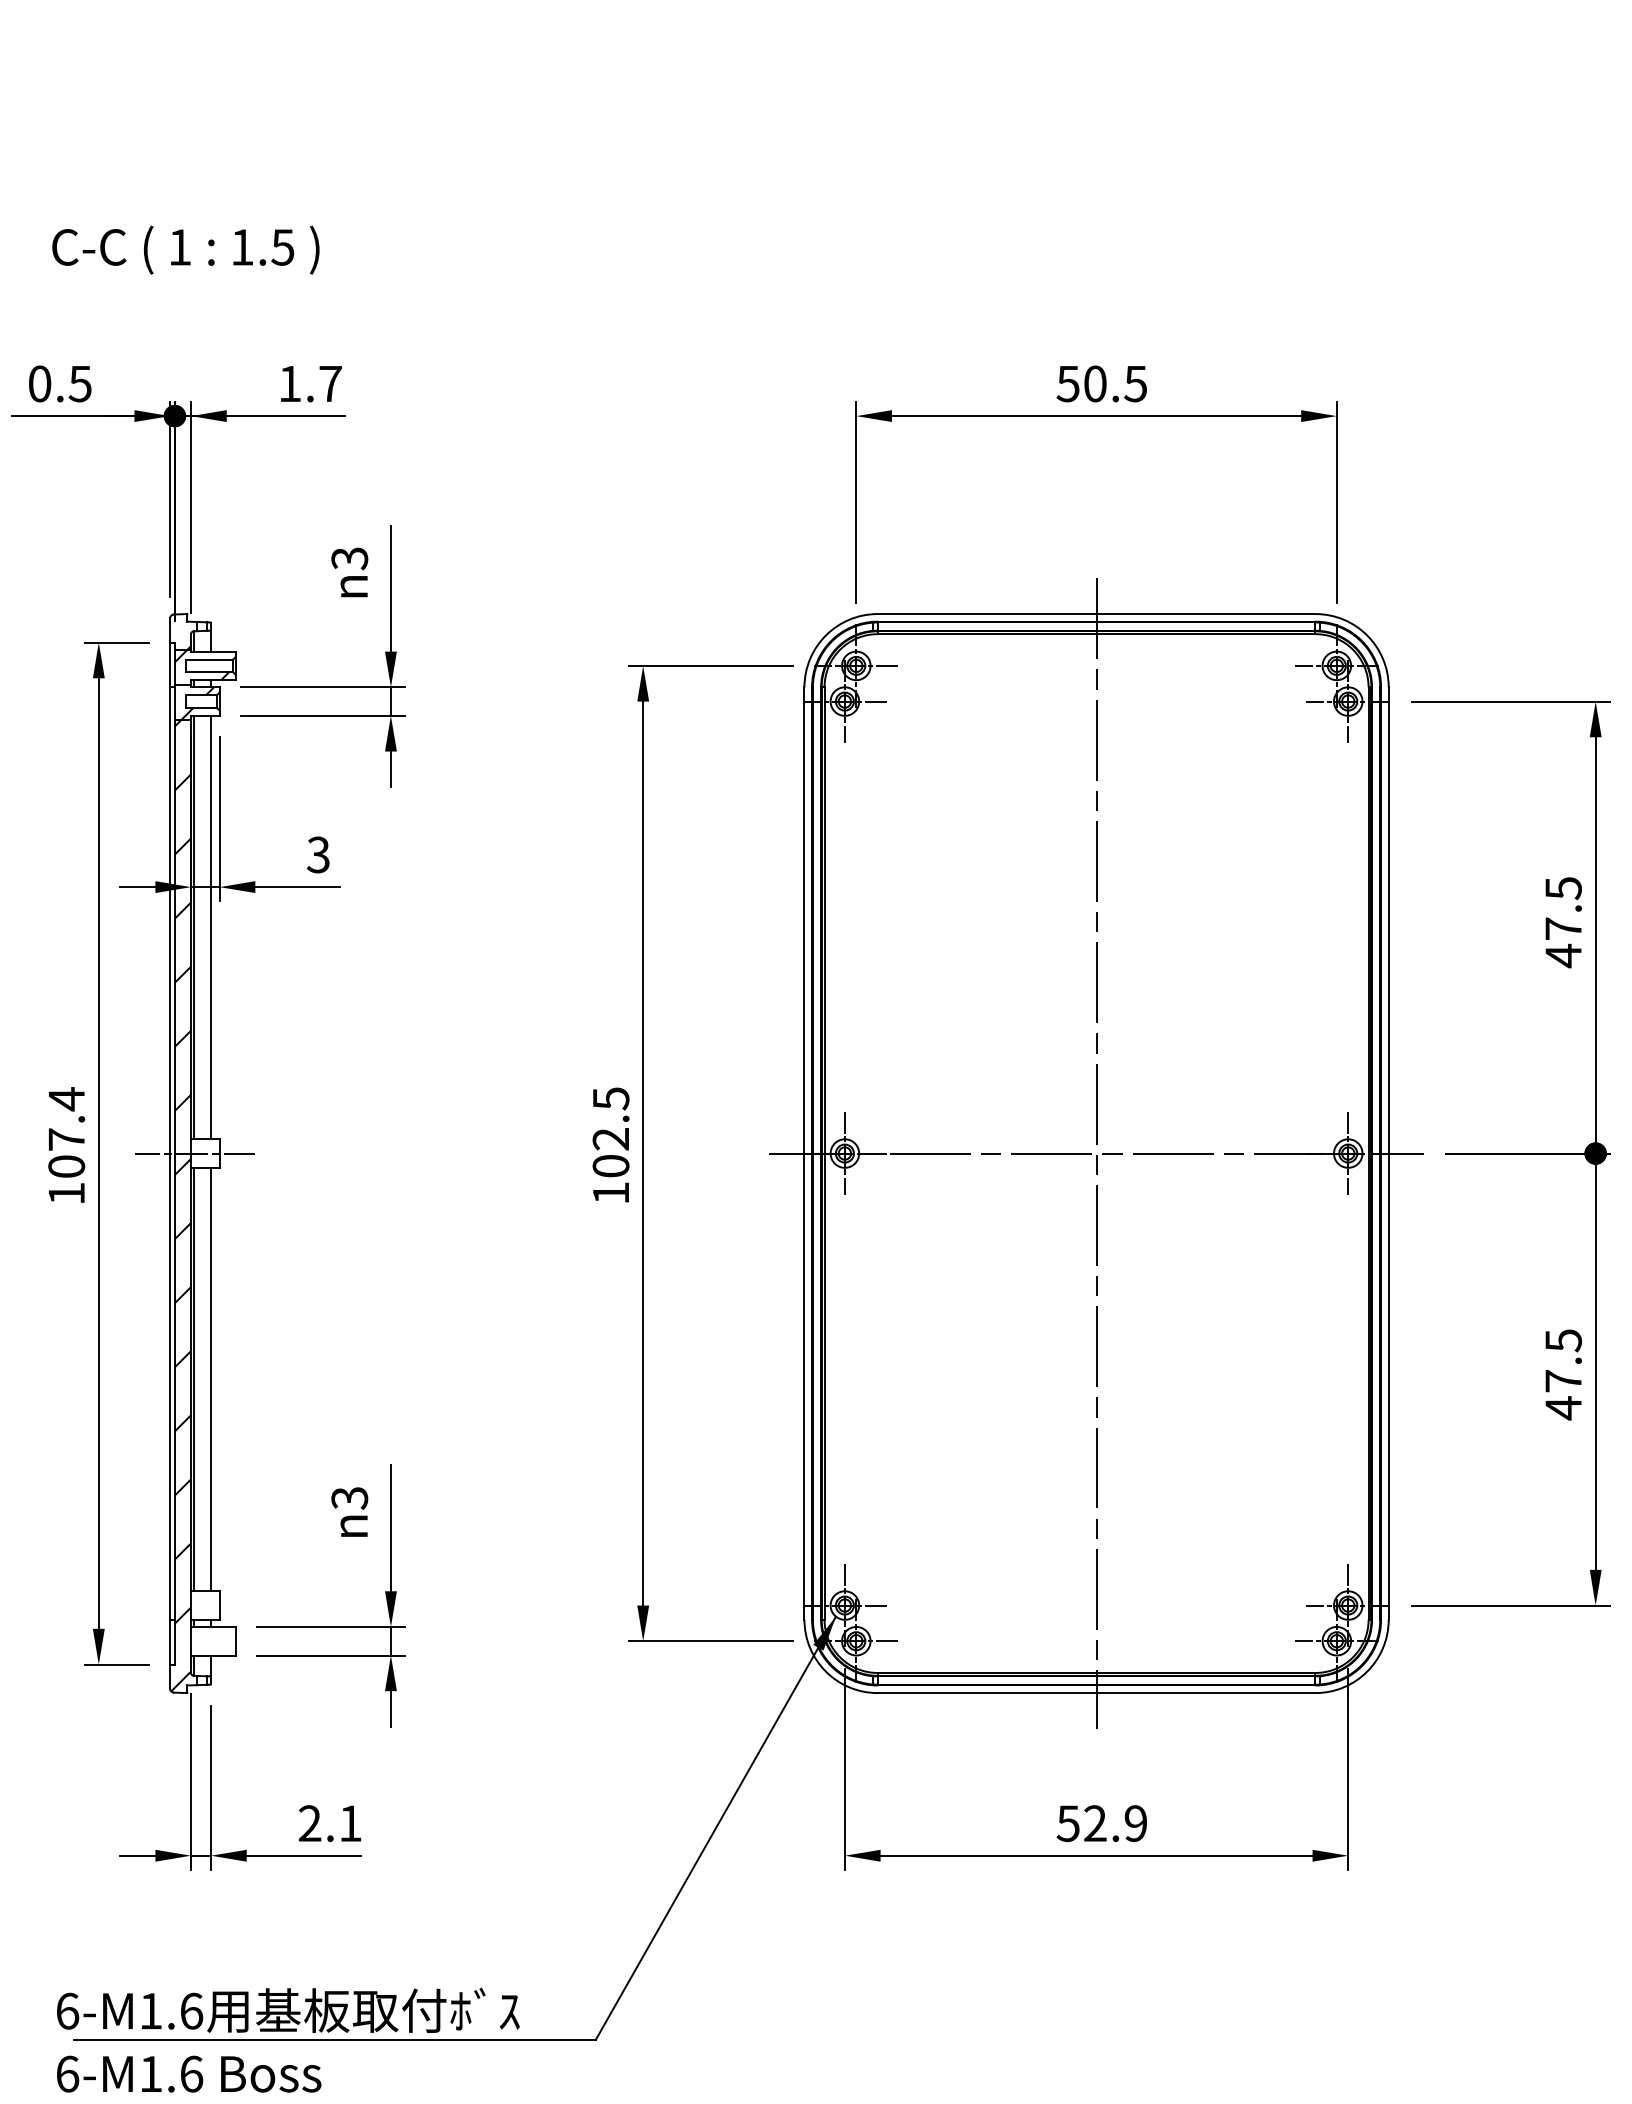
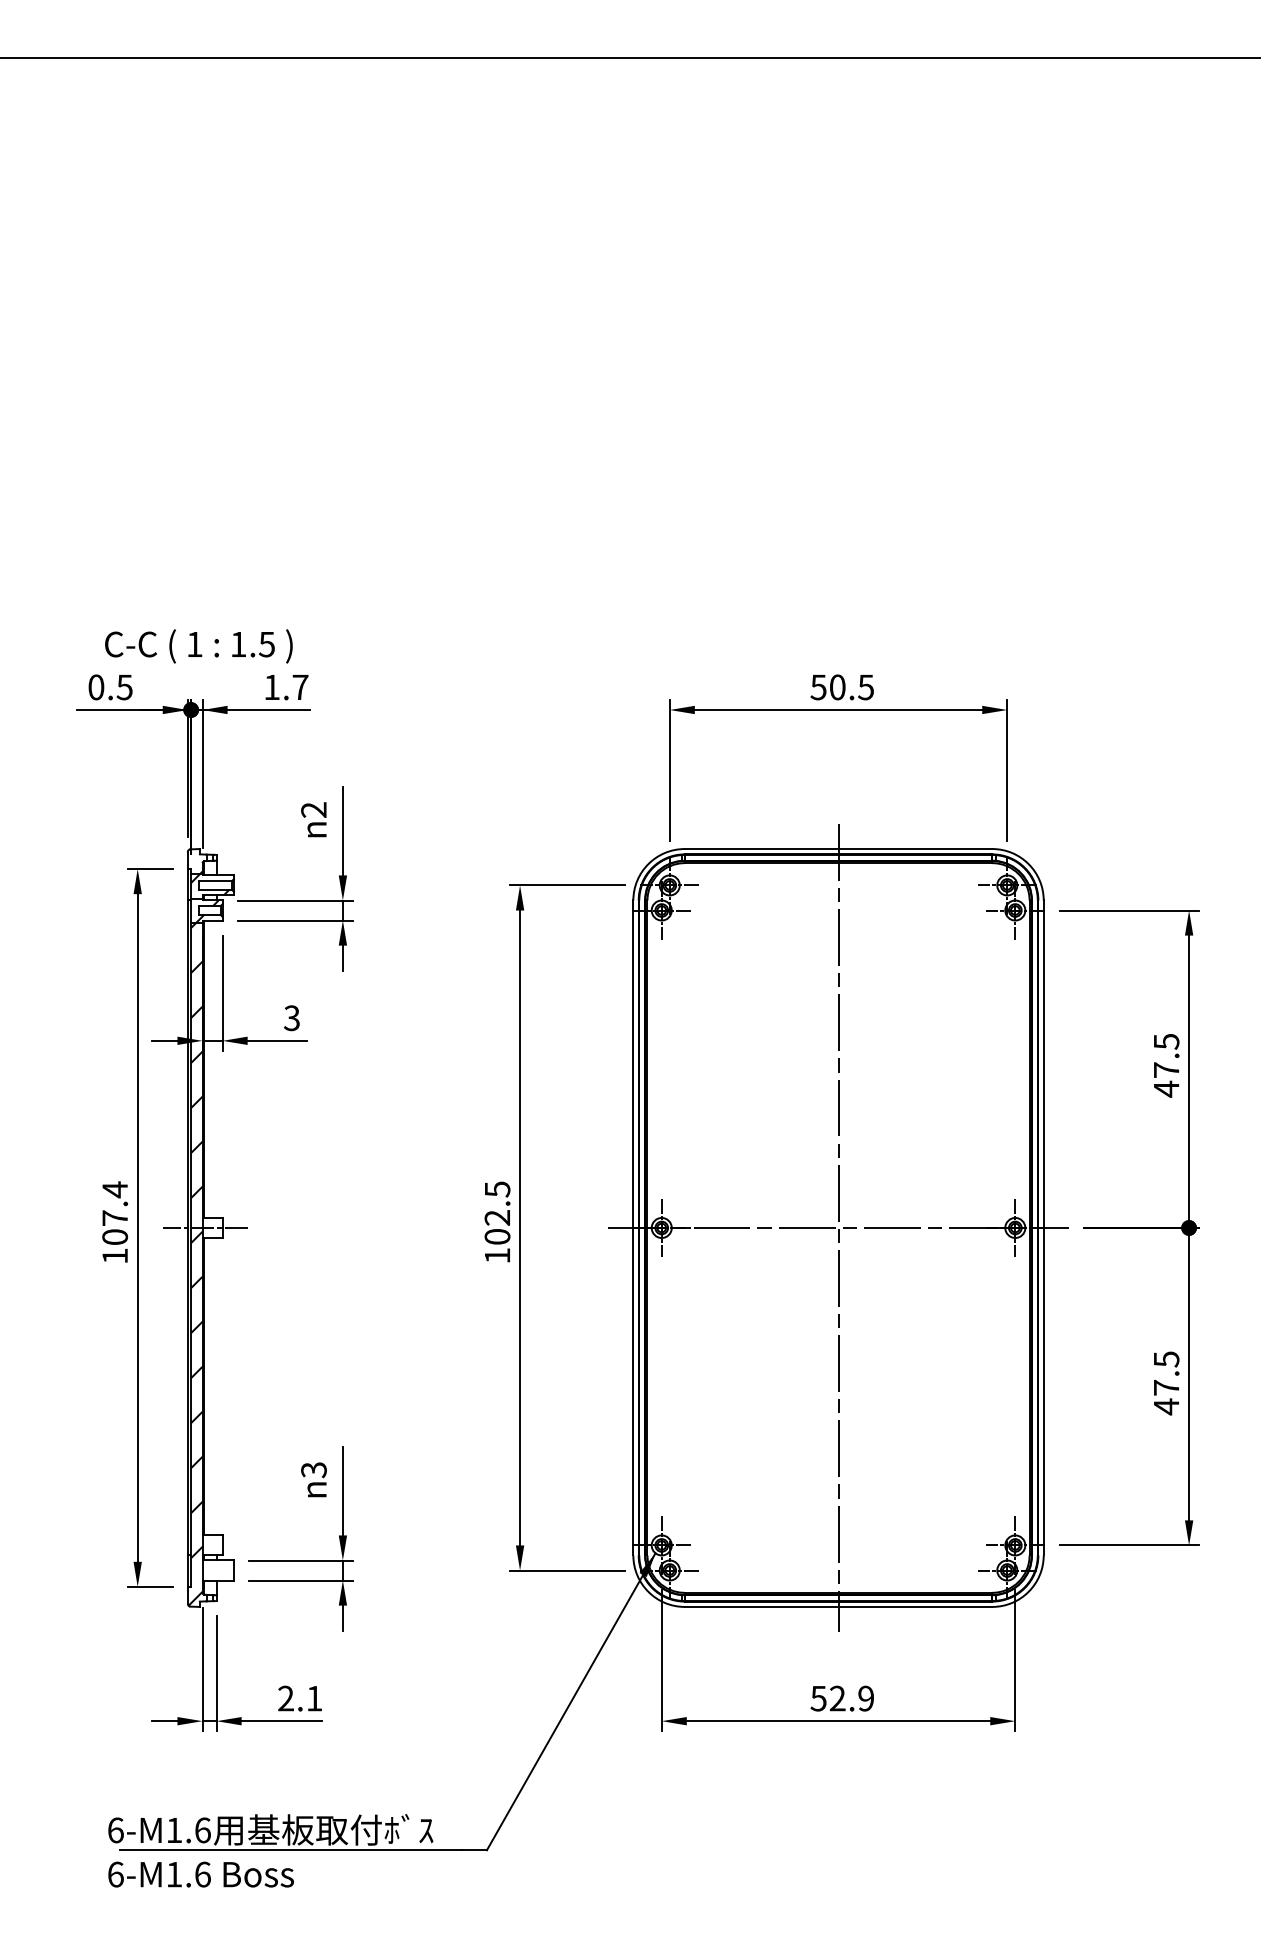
text: (185, 250) -> (198, 646), moved
text: (349, 559) -> (313, 810), 3 -> 2
line: (210, 926) -> (216, 1068), removed
line: (210, 1379) -> (216, 1386), removed

